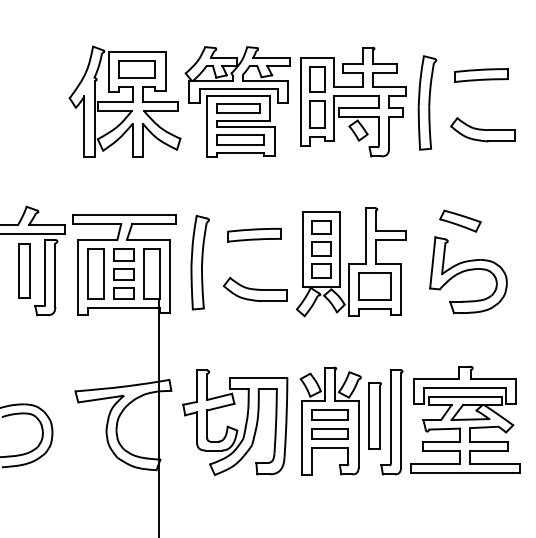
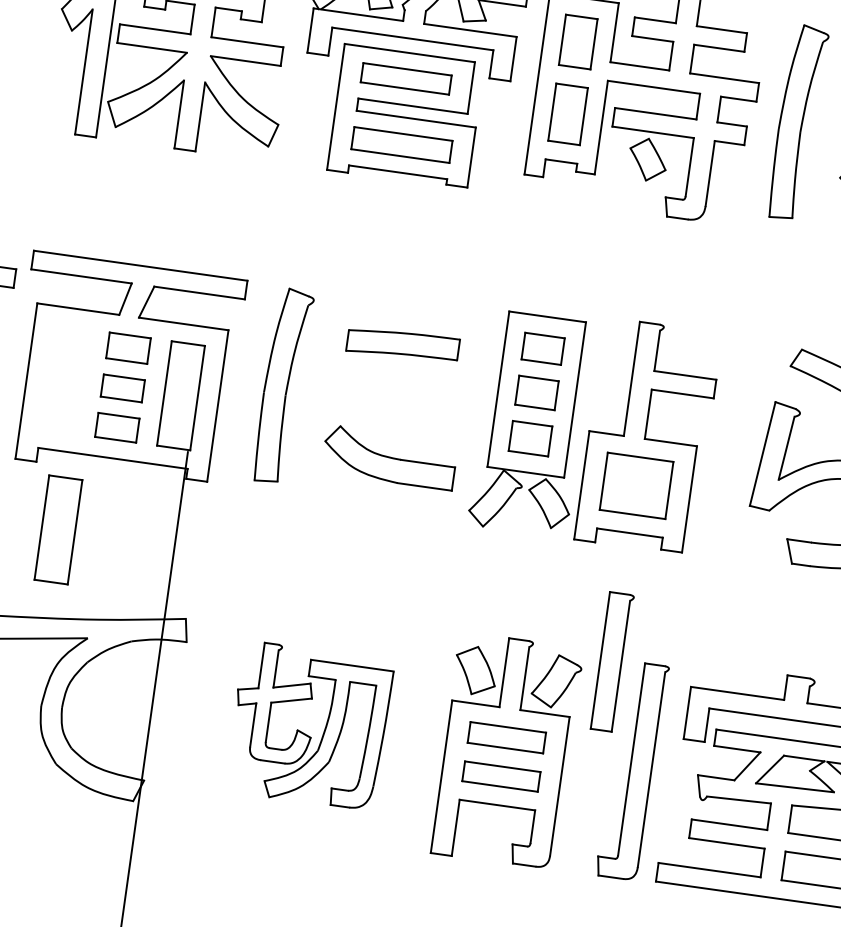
part: (95, 273) -> (57, 528), moved
part: (374, 415) -> (611, 660), moved
part: (235, 422) -> (309, 725), size x0.7

